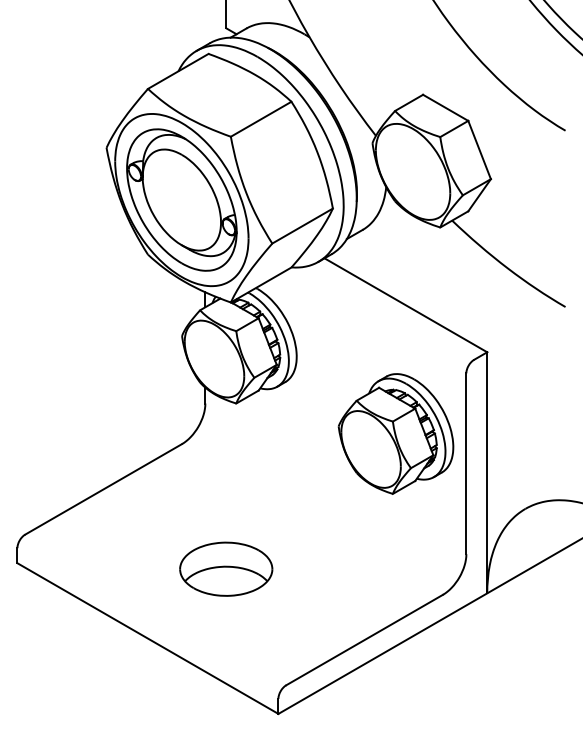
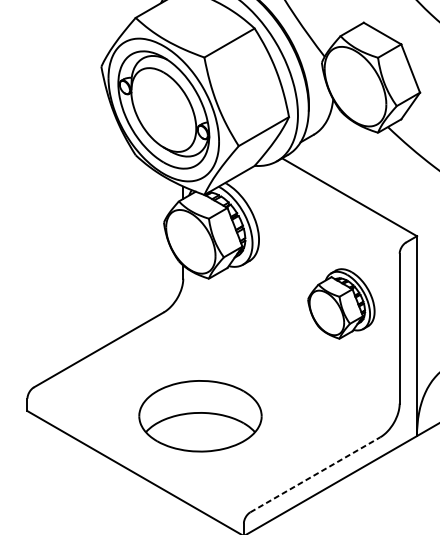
part: (395, 433) -> (340, 303), size x0.7
part: (226, 568) -> (200, 415), size x1.6
line: (365, 639) -> (316, 474), solid -> dashed

